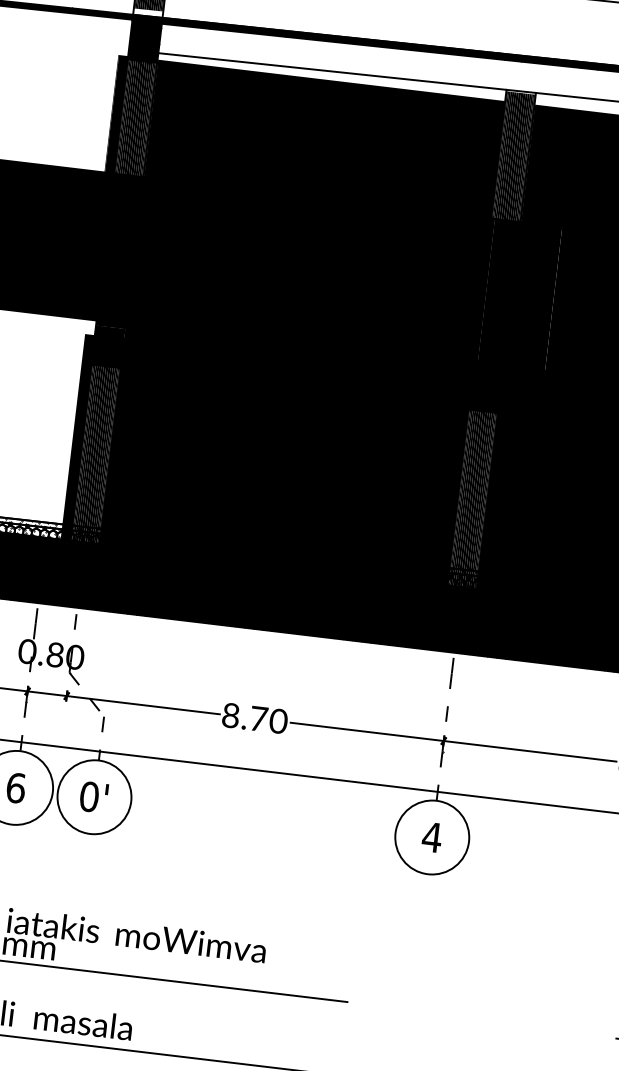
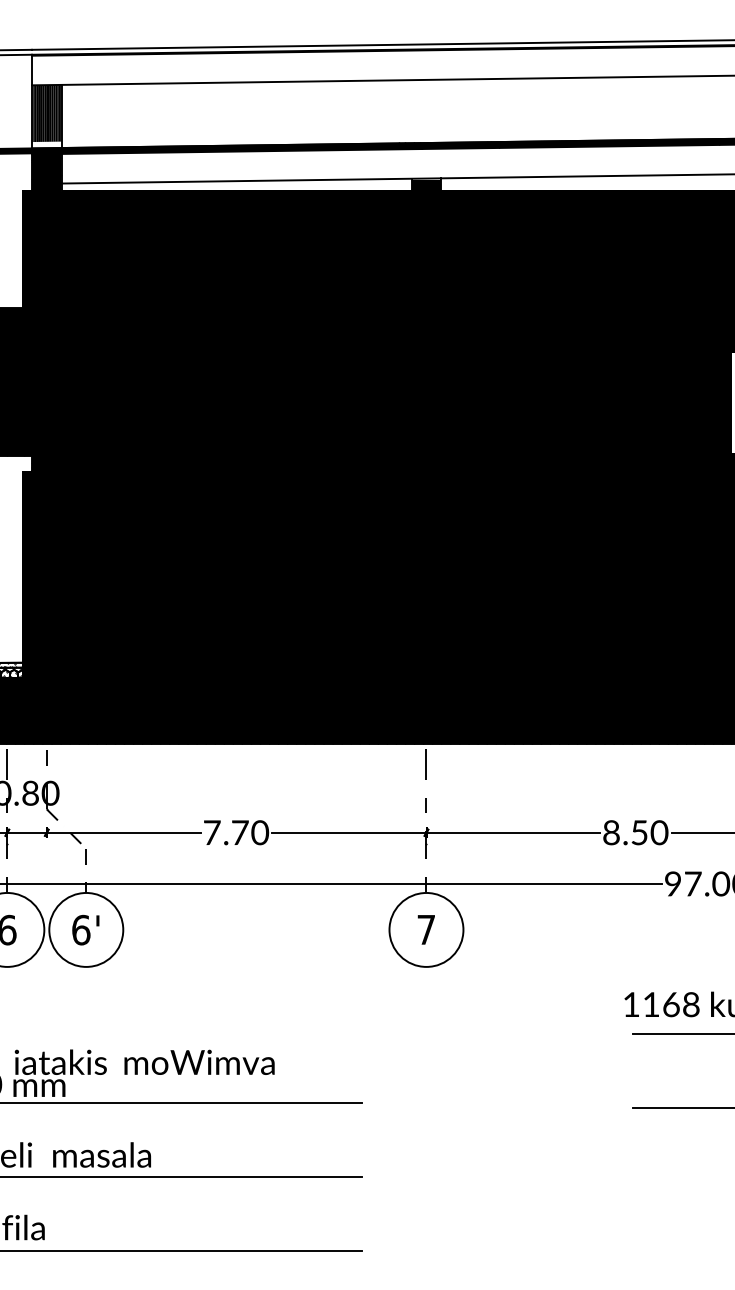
text: (231, 715) -> (212, 832), 8.70 -> 7.70
text: (89, 796) -> (81, 929), 0' -> 6'
text: (431, 836) -> (425, 929), 4 -> 7

